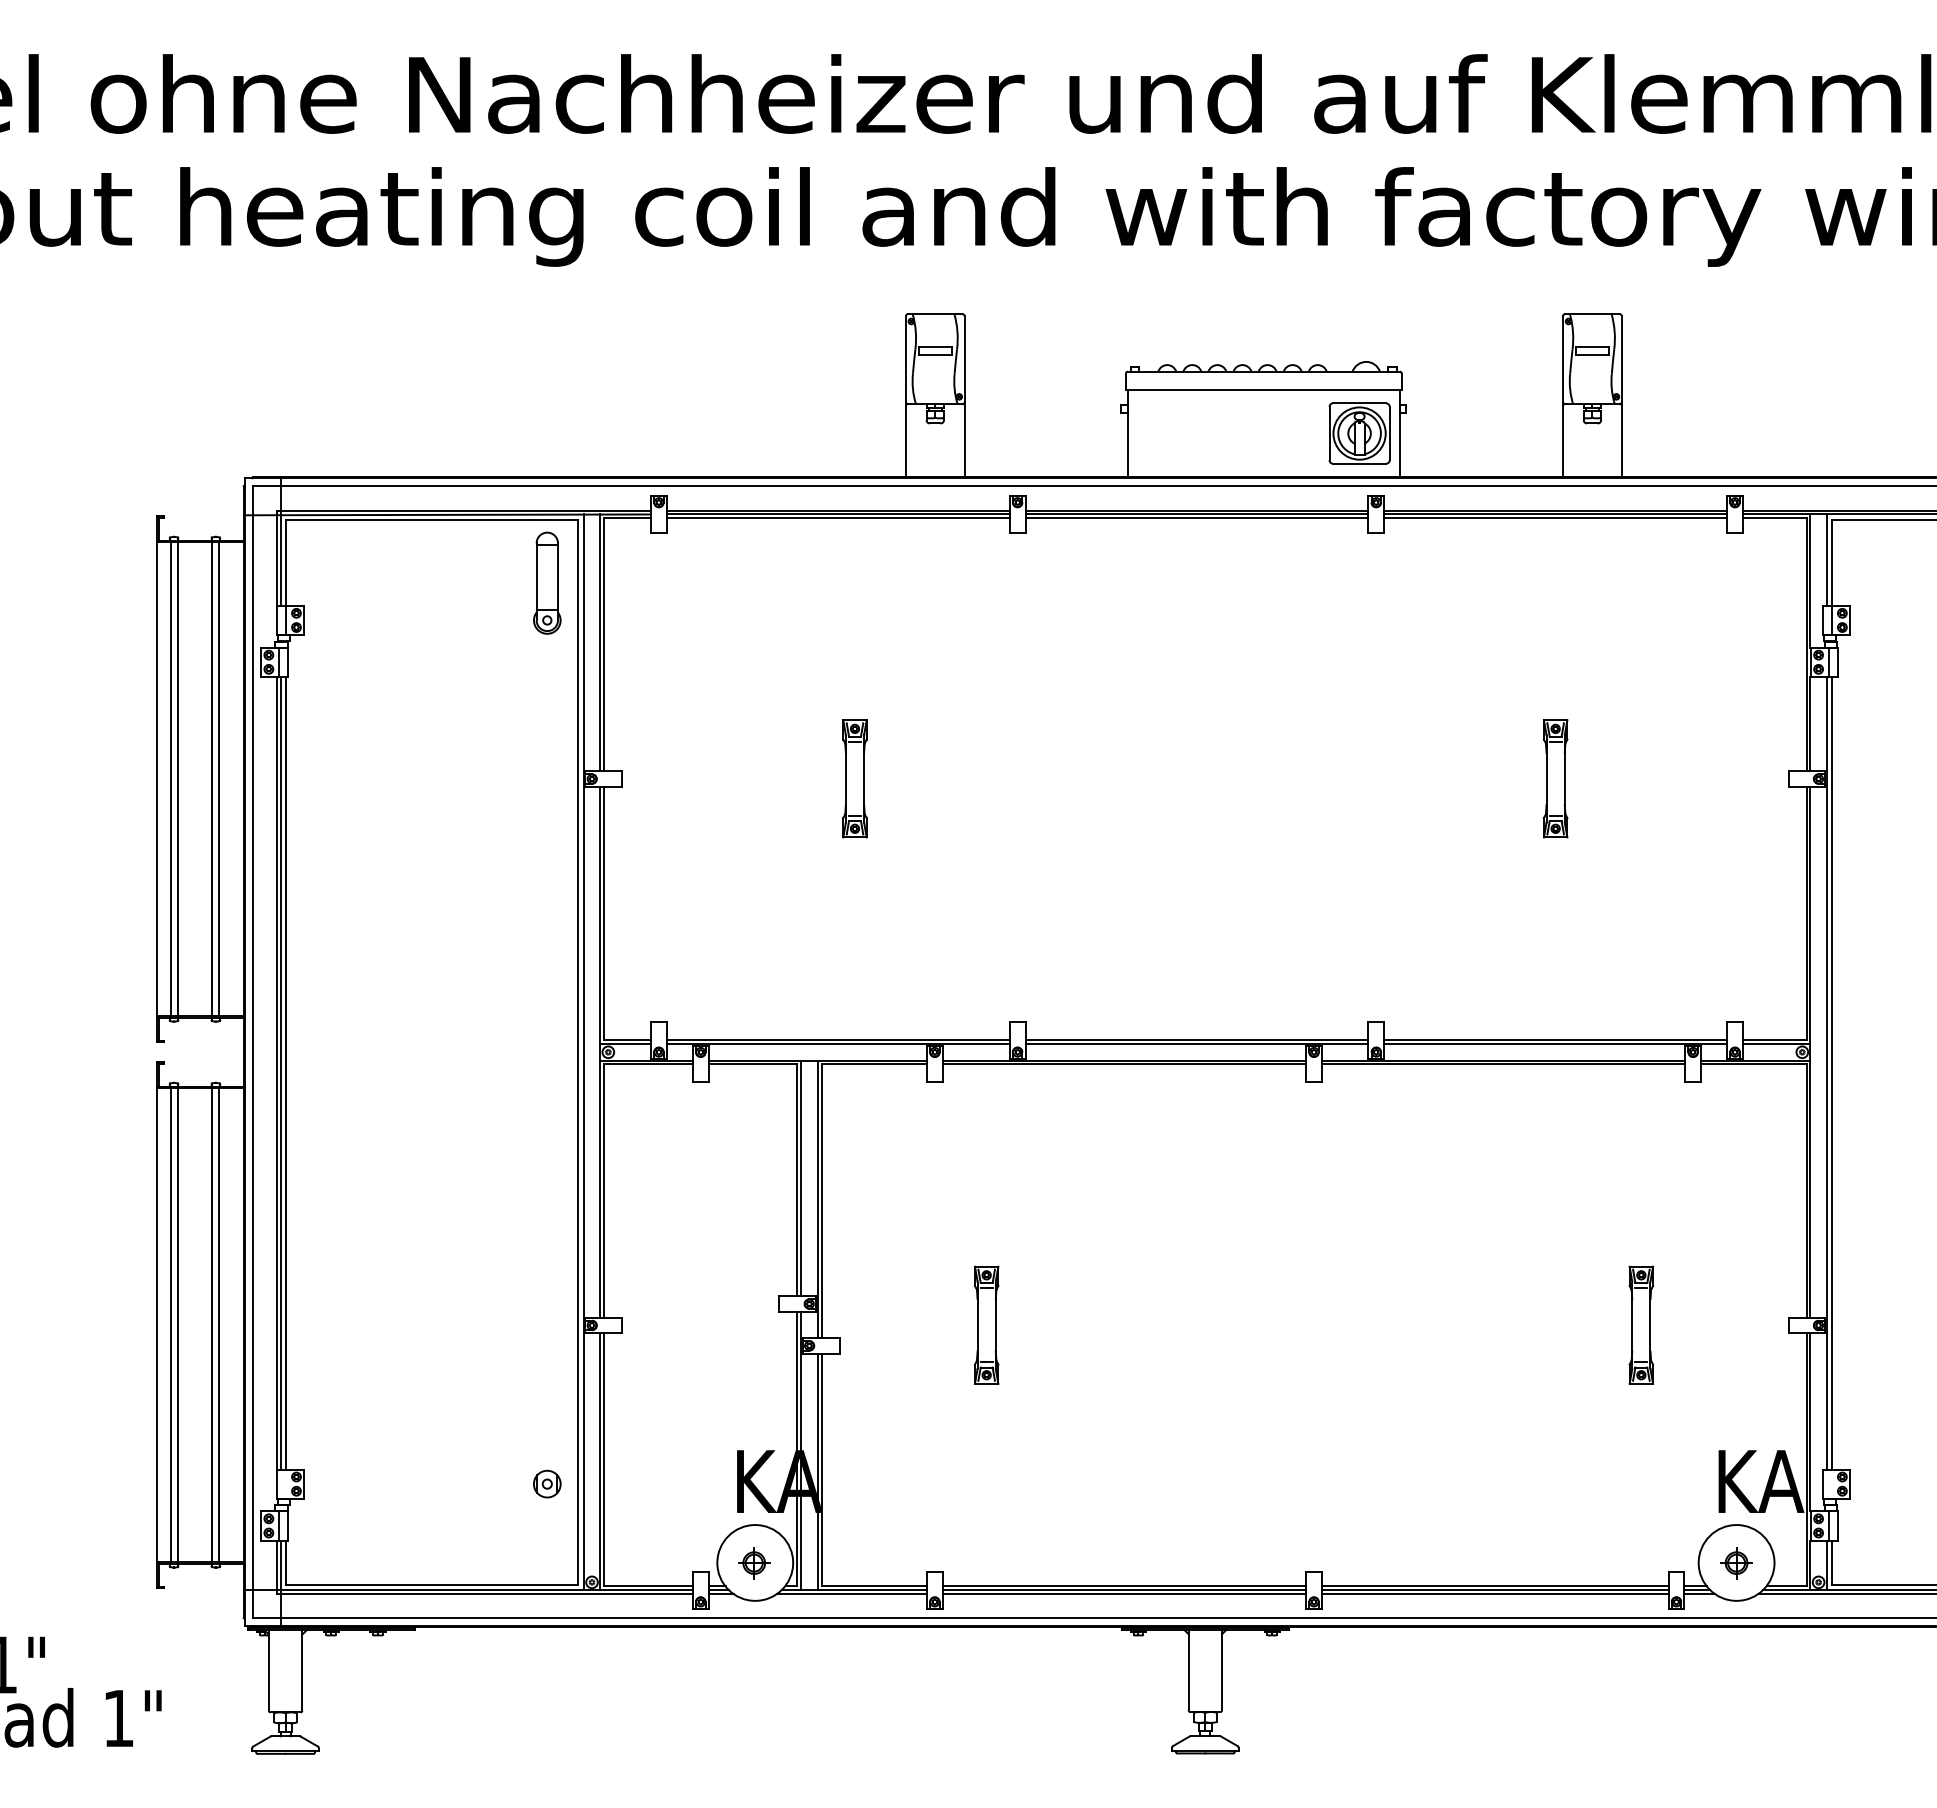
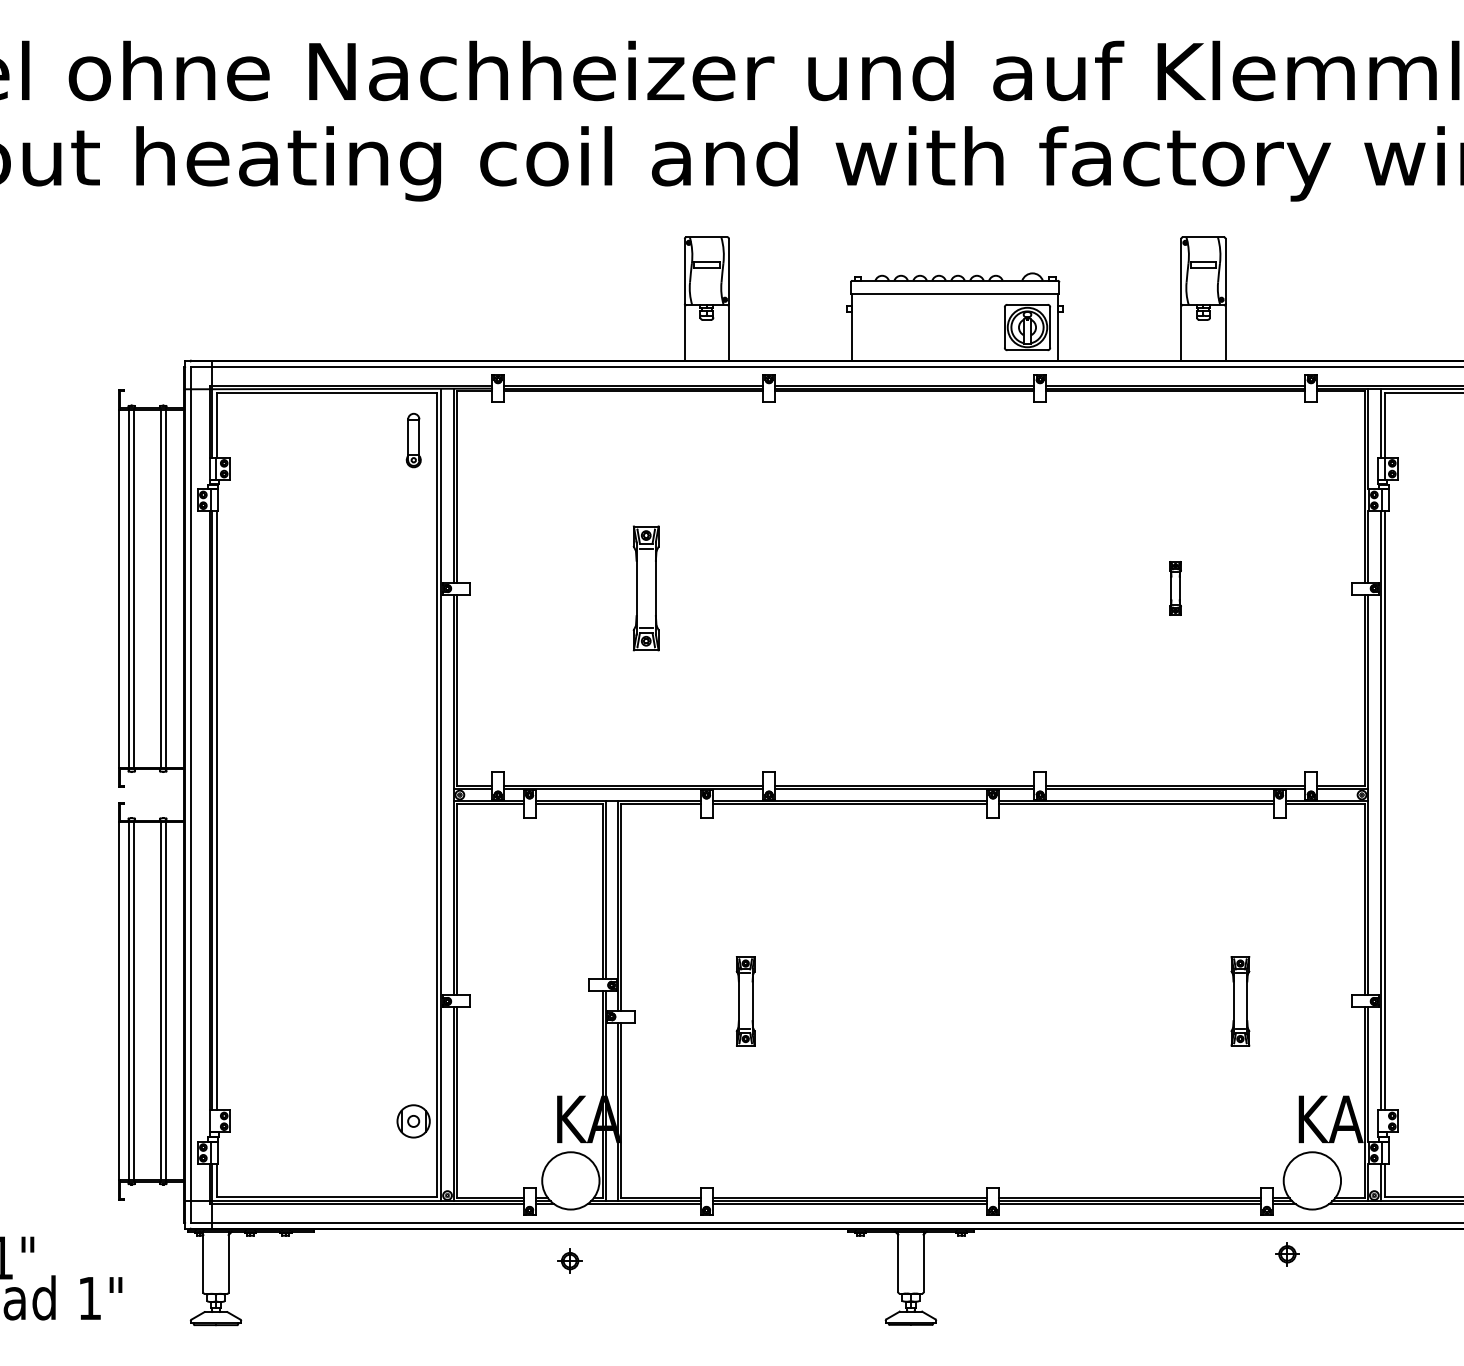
part: (547, 582) -> (413, 440), size x0.7
part: (854, 778) -> (645, 588), size x1.4
part: (1555, 778) -> (1175, 588), size x0.6
part: (547, 1483) -> (413, 1120), size x1.6
part: (754, 1563) -> (570, 1261), moved
part: (1736, 1563) -> (1287, 1254), moved

